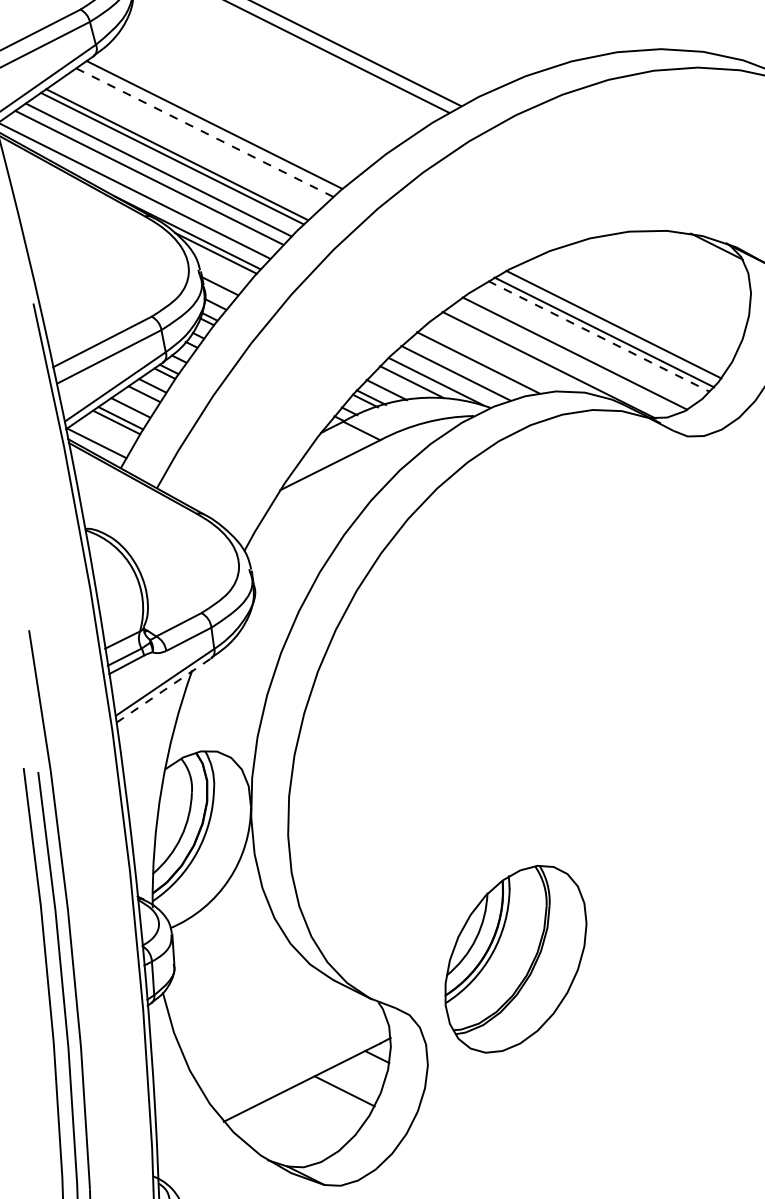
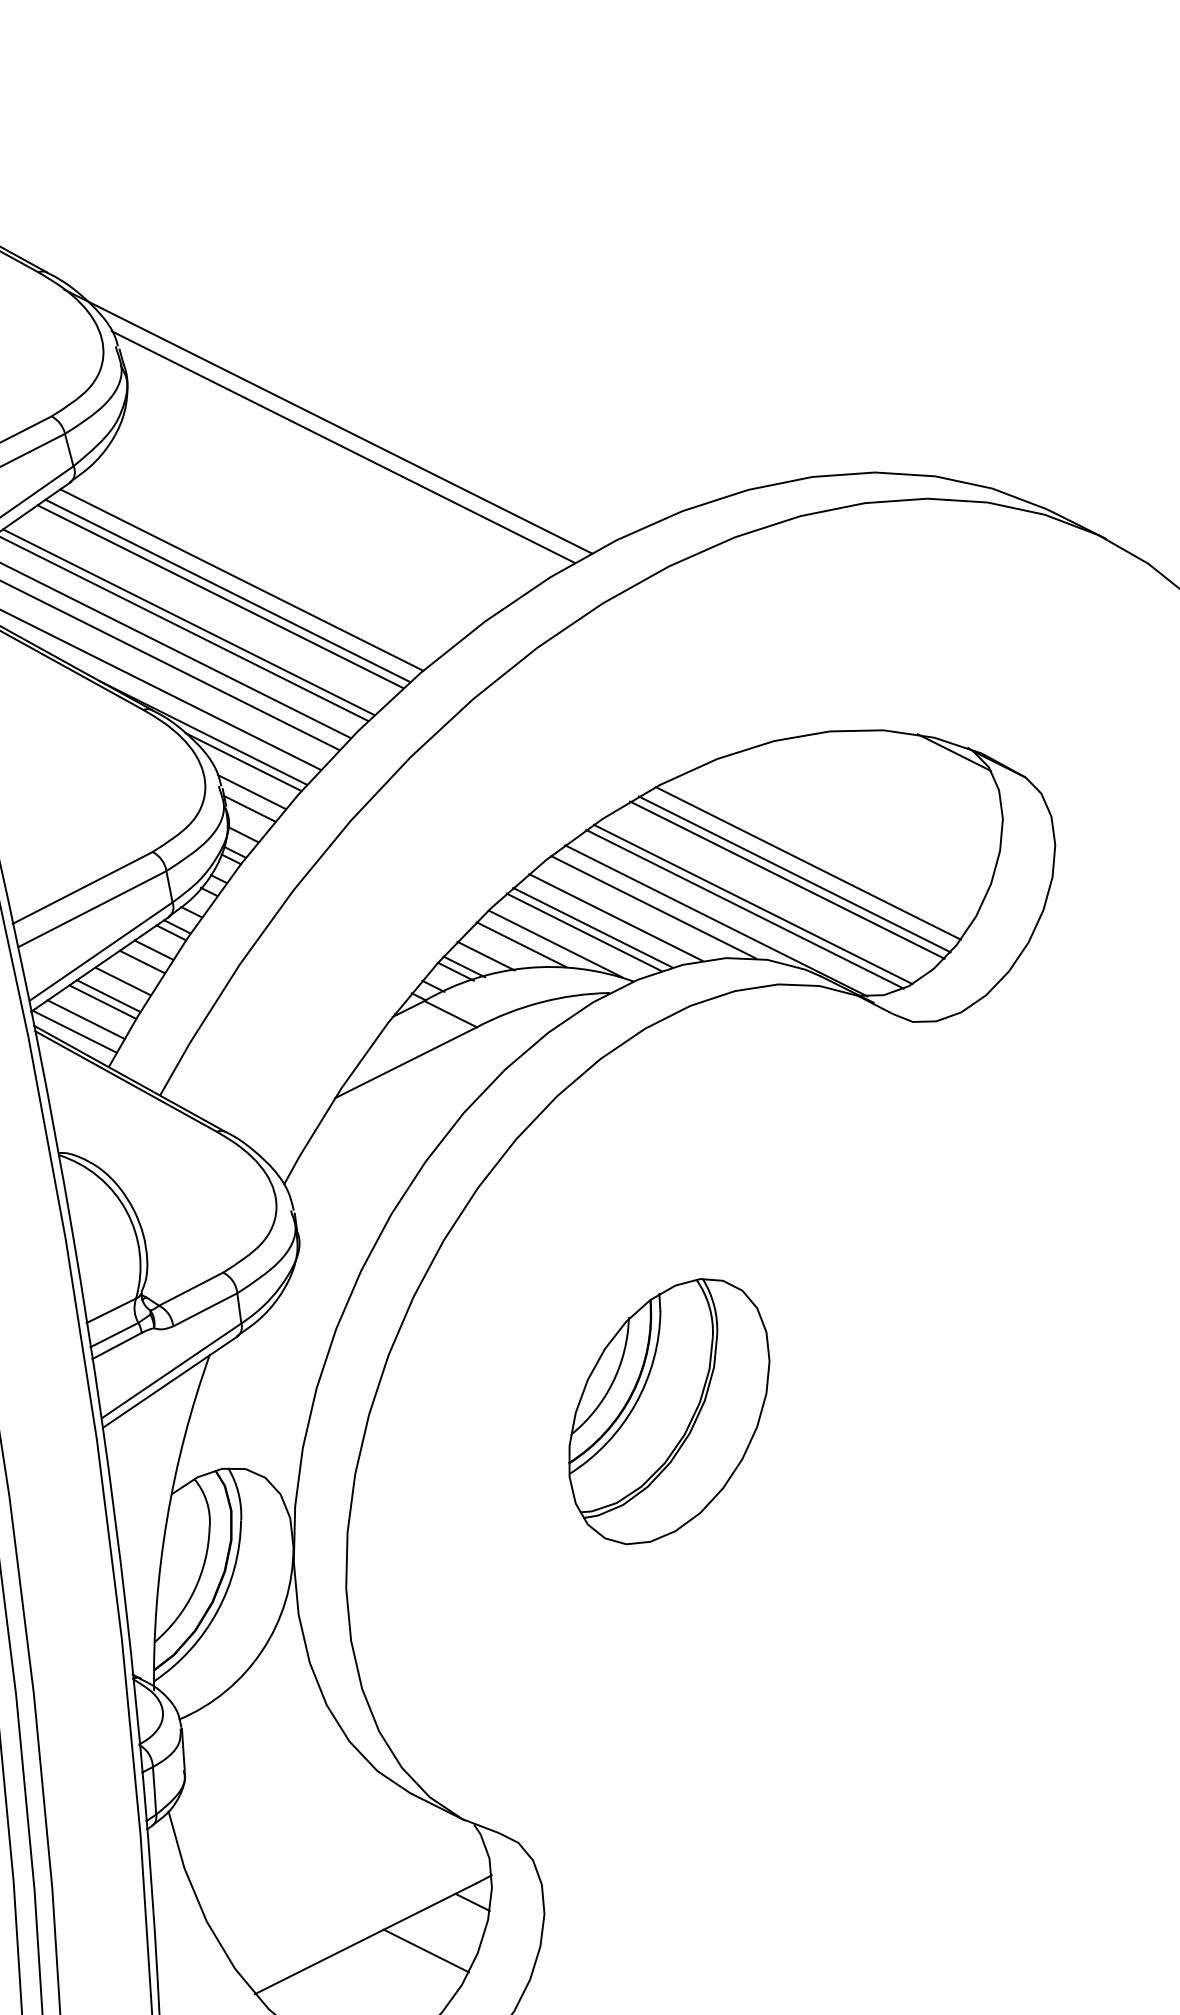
line: (204, 132) -> (227, 590), dashed -> solid
line: (199, 136) -> (220, 596), added
line: (221, 274) -> (251, 792), added
line: (599, 336) -> (787, 880), dashed -> solid
line: (504, 355) -> (653, 907), added
line: (568, 357) -> (744, 909), added
line: (461, 369) -> (592, 927), added
line: (104, 434) -> (85, 1019), added
line: (164, 689) -> (170, 1381), dashed -> solid
part: (516, 959) -> (669, 1411), moved

